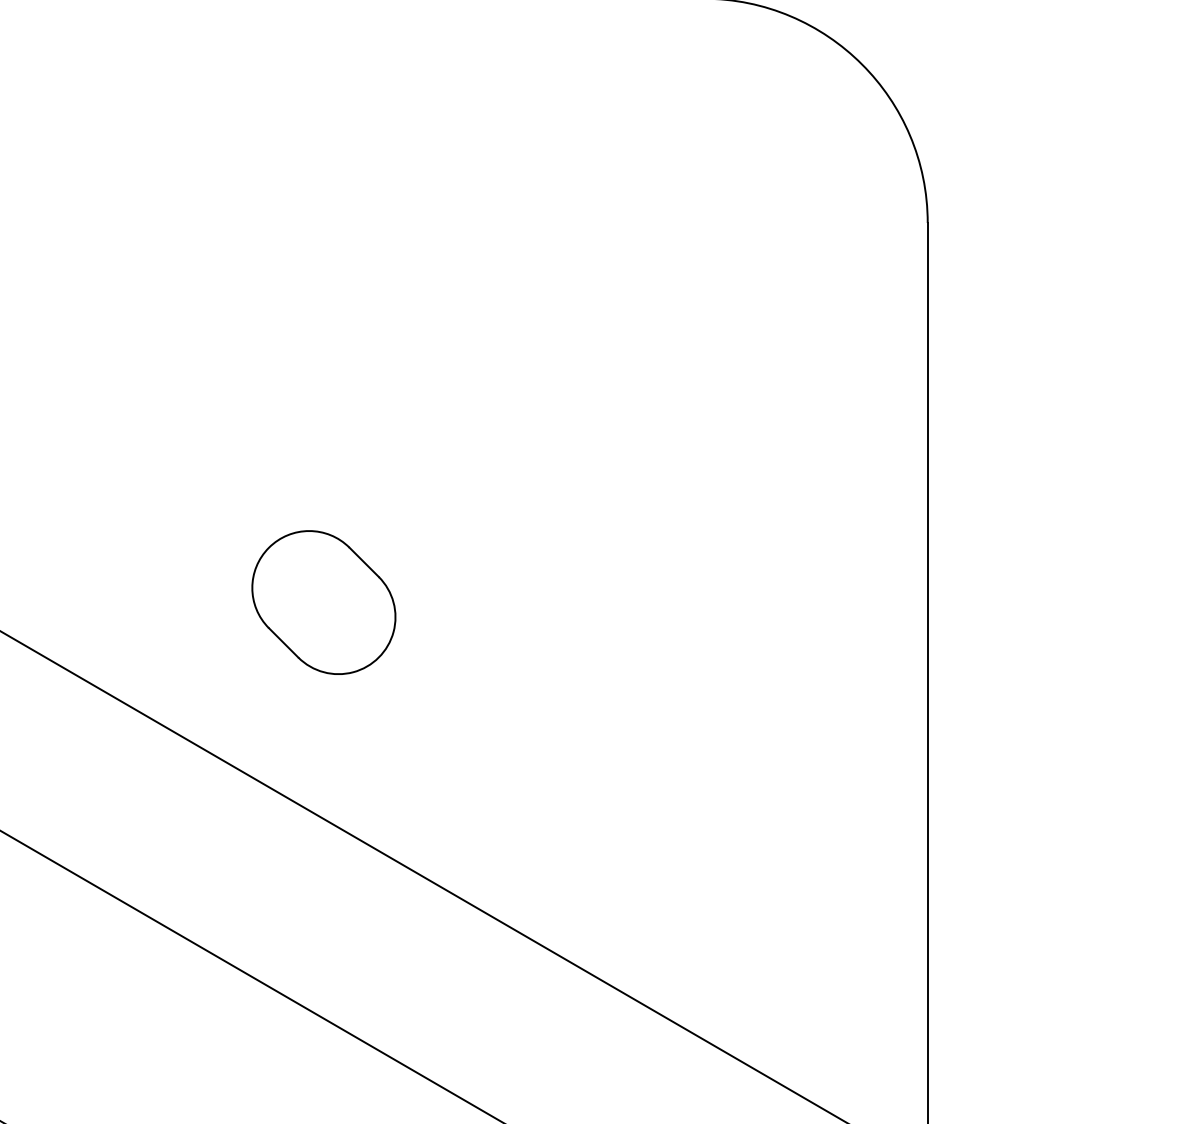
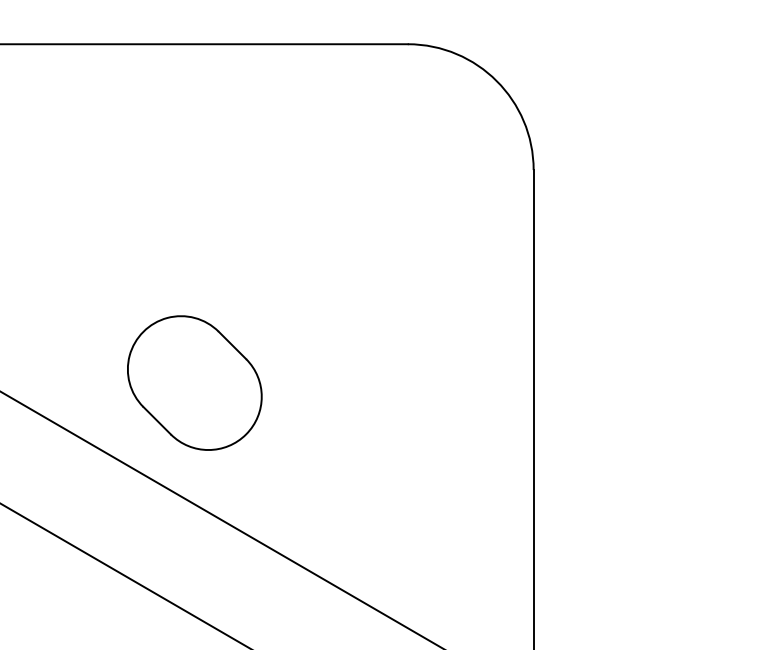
part: (323, 601) -> (194, 382), size x1.67

